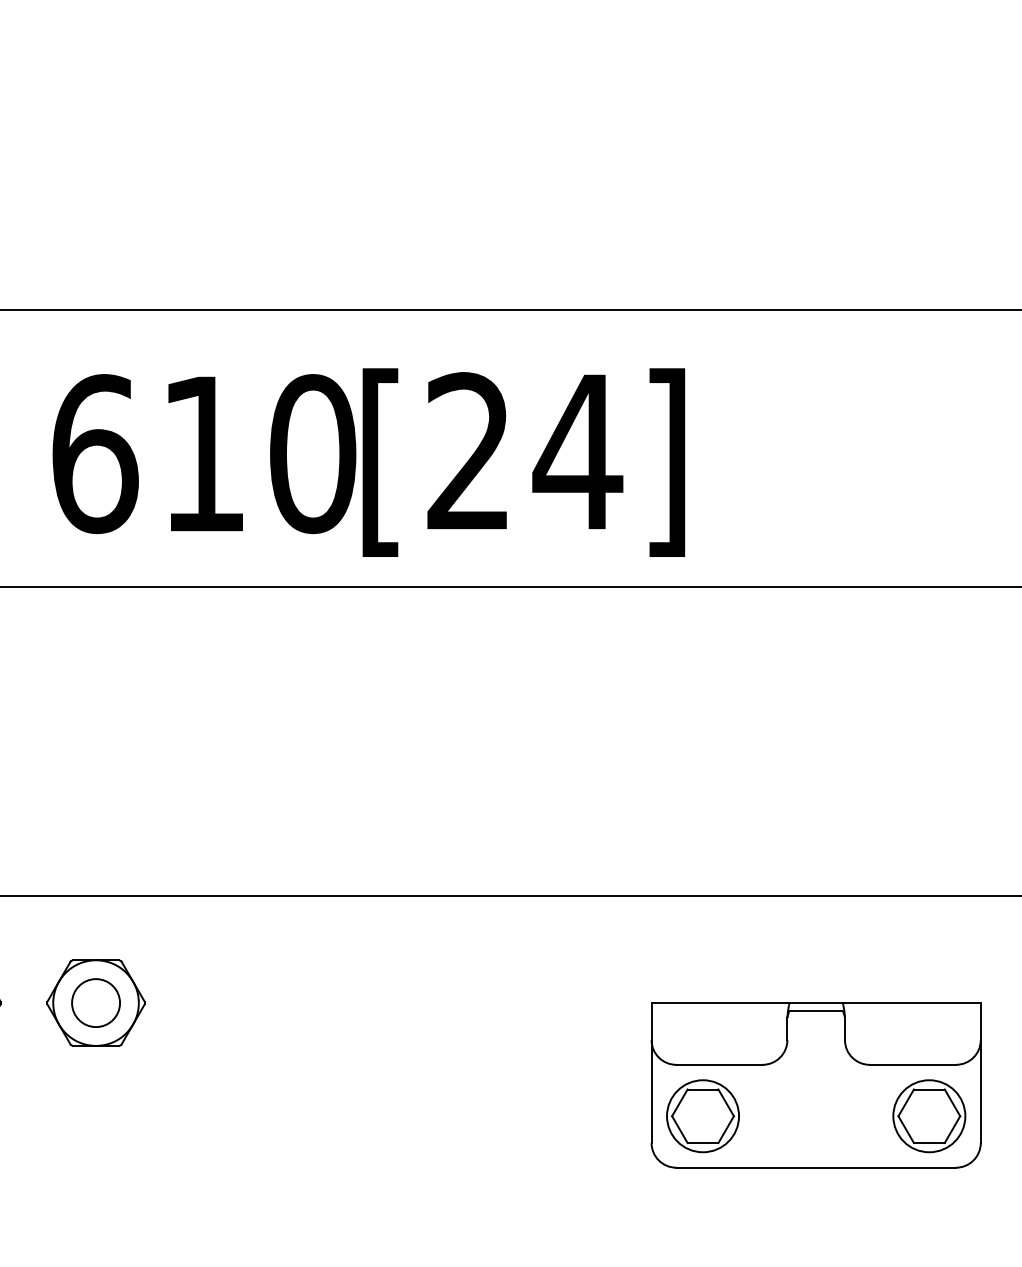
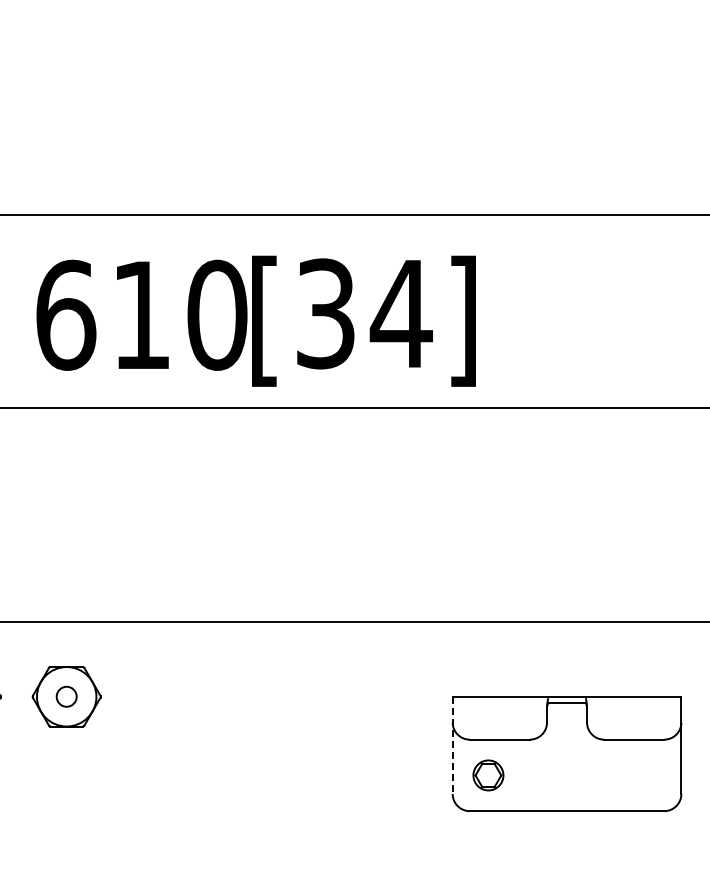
text: (468, 451) -> (325, 313), [24] -> [34]
circle: (95, 1002) -> (66, 696), size x0.6
line: (651, 1073) -> (452, 745), solid -> dashed
part: (703, 1116) -> (488, 775), size x0.6
part: (929, 1116) -> (645, 775), removed

